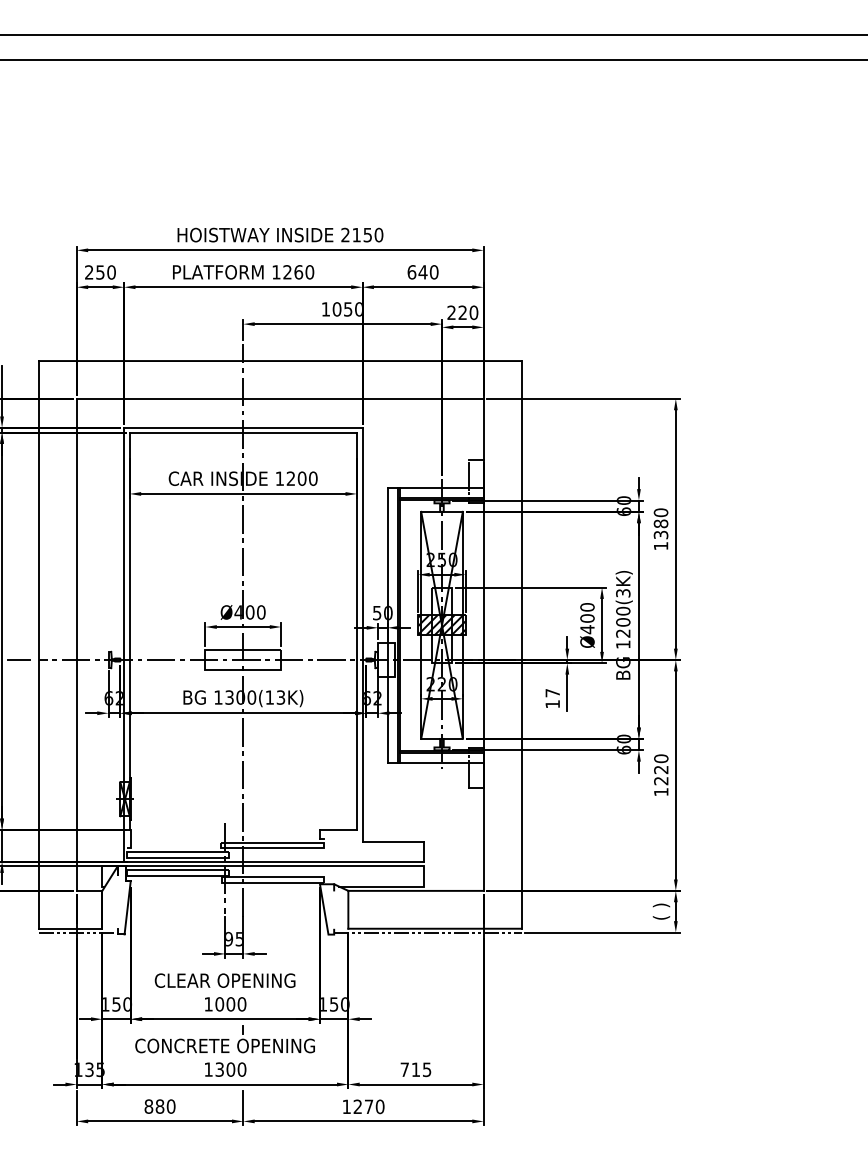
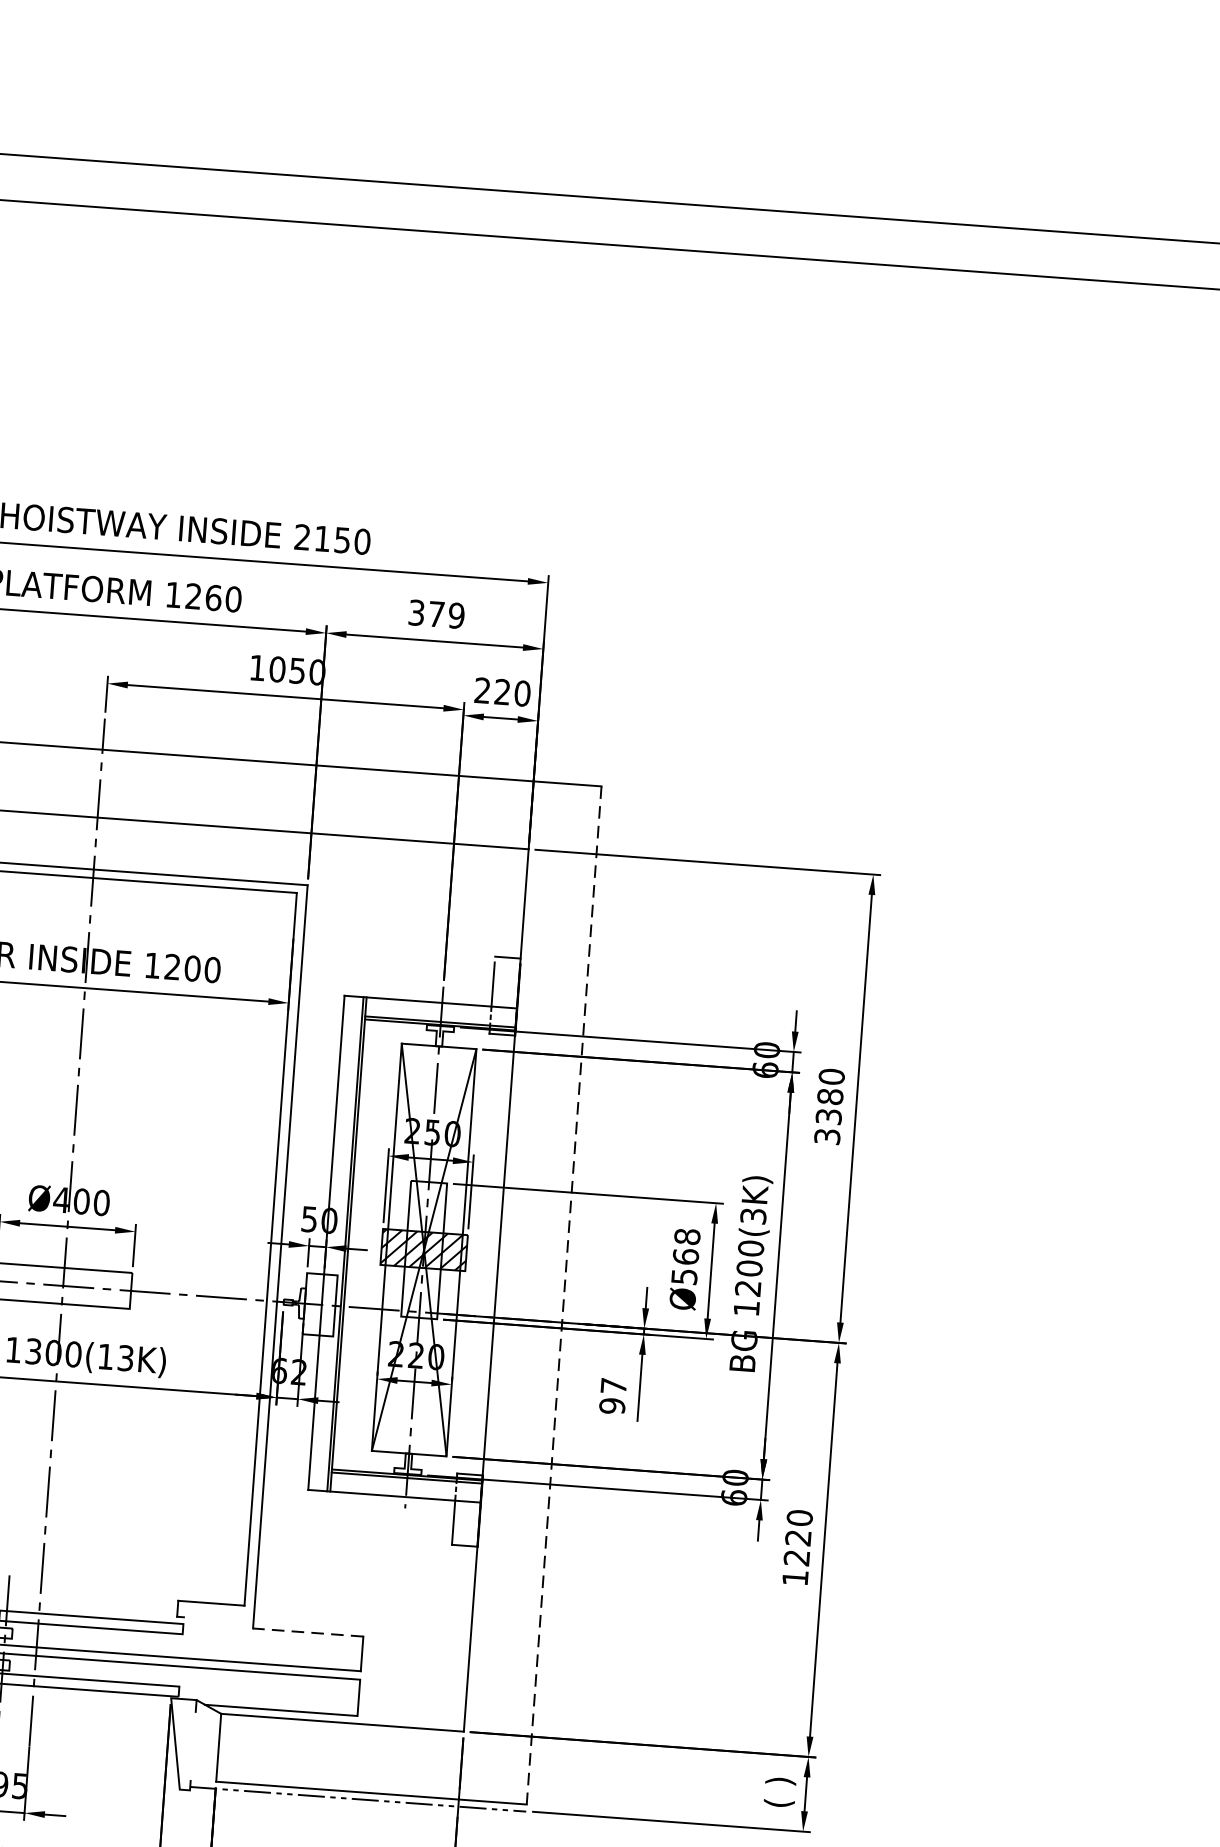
text: (422, 272) -> (435, 614), 640 -> 379
text: (660, 546) -> (826, 1137), 1380 -> 3380
text: (587, 618) -> (685, 1256), Ø400 -> Ø568
line: (521, 644) -> (564, 1294), solid -> dashed
text: (552, 704) -> (611, 1406), 17 -> 97
line: (393, 842) -> (308, 1633), solid -> dashed

